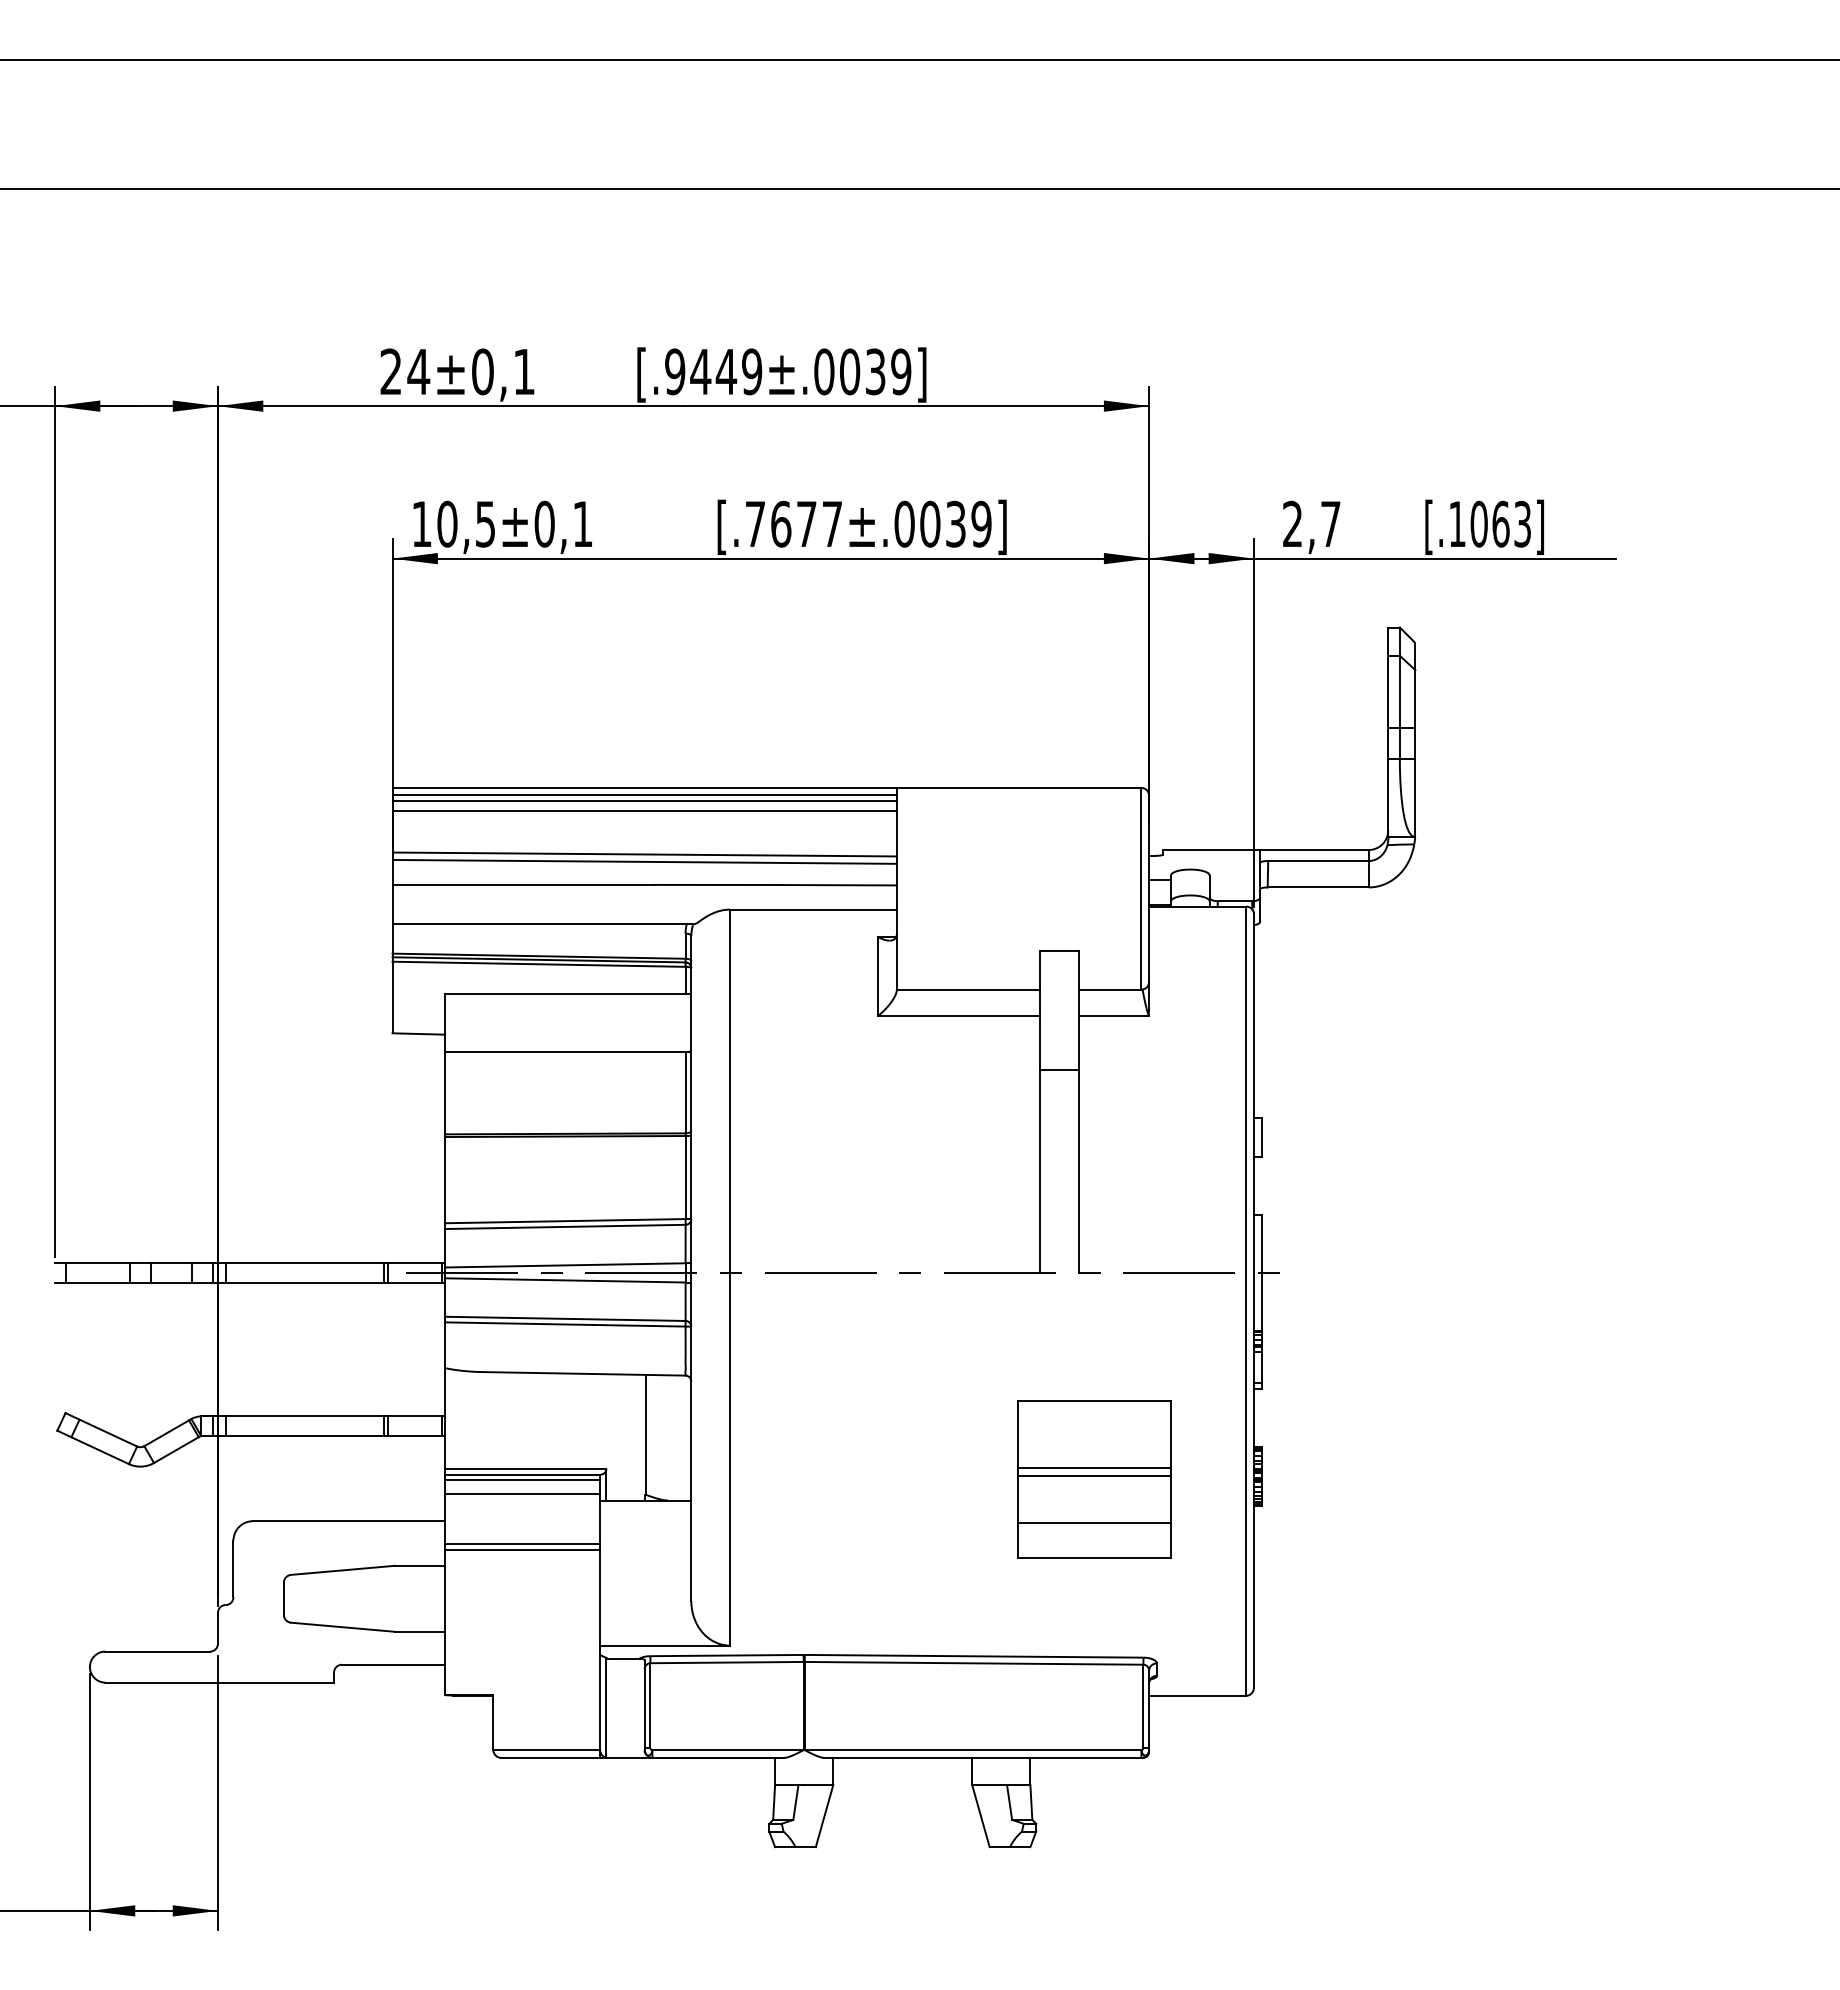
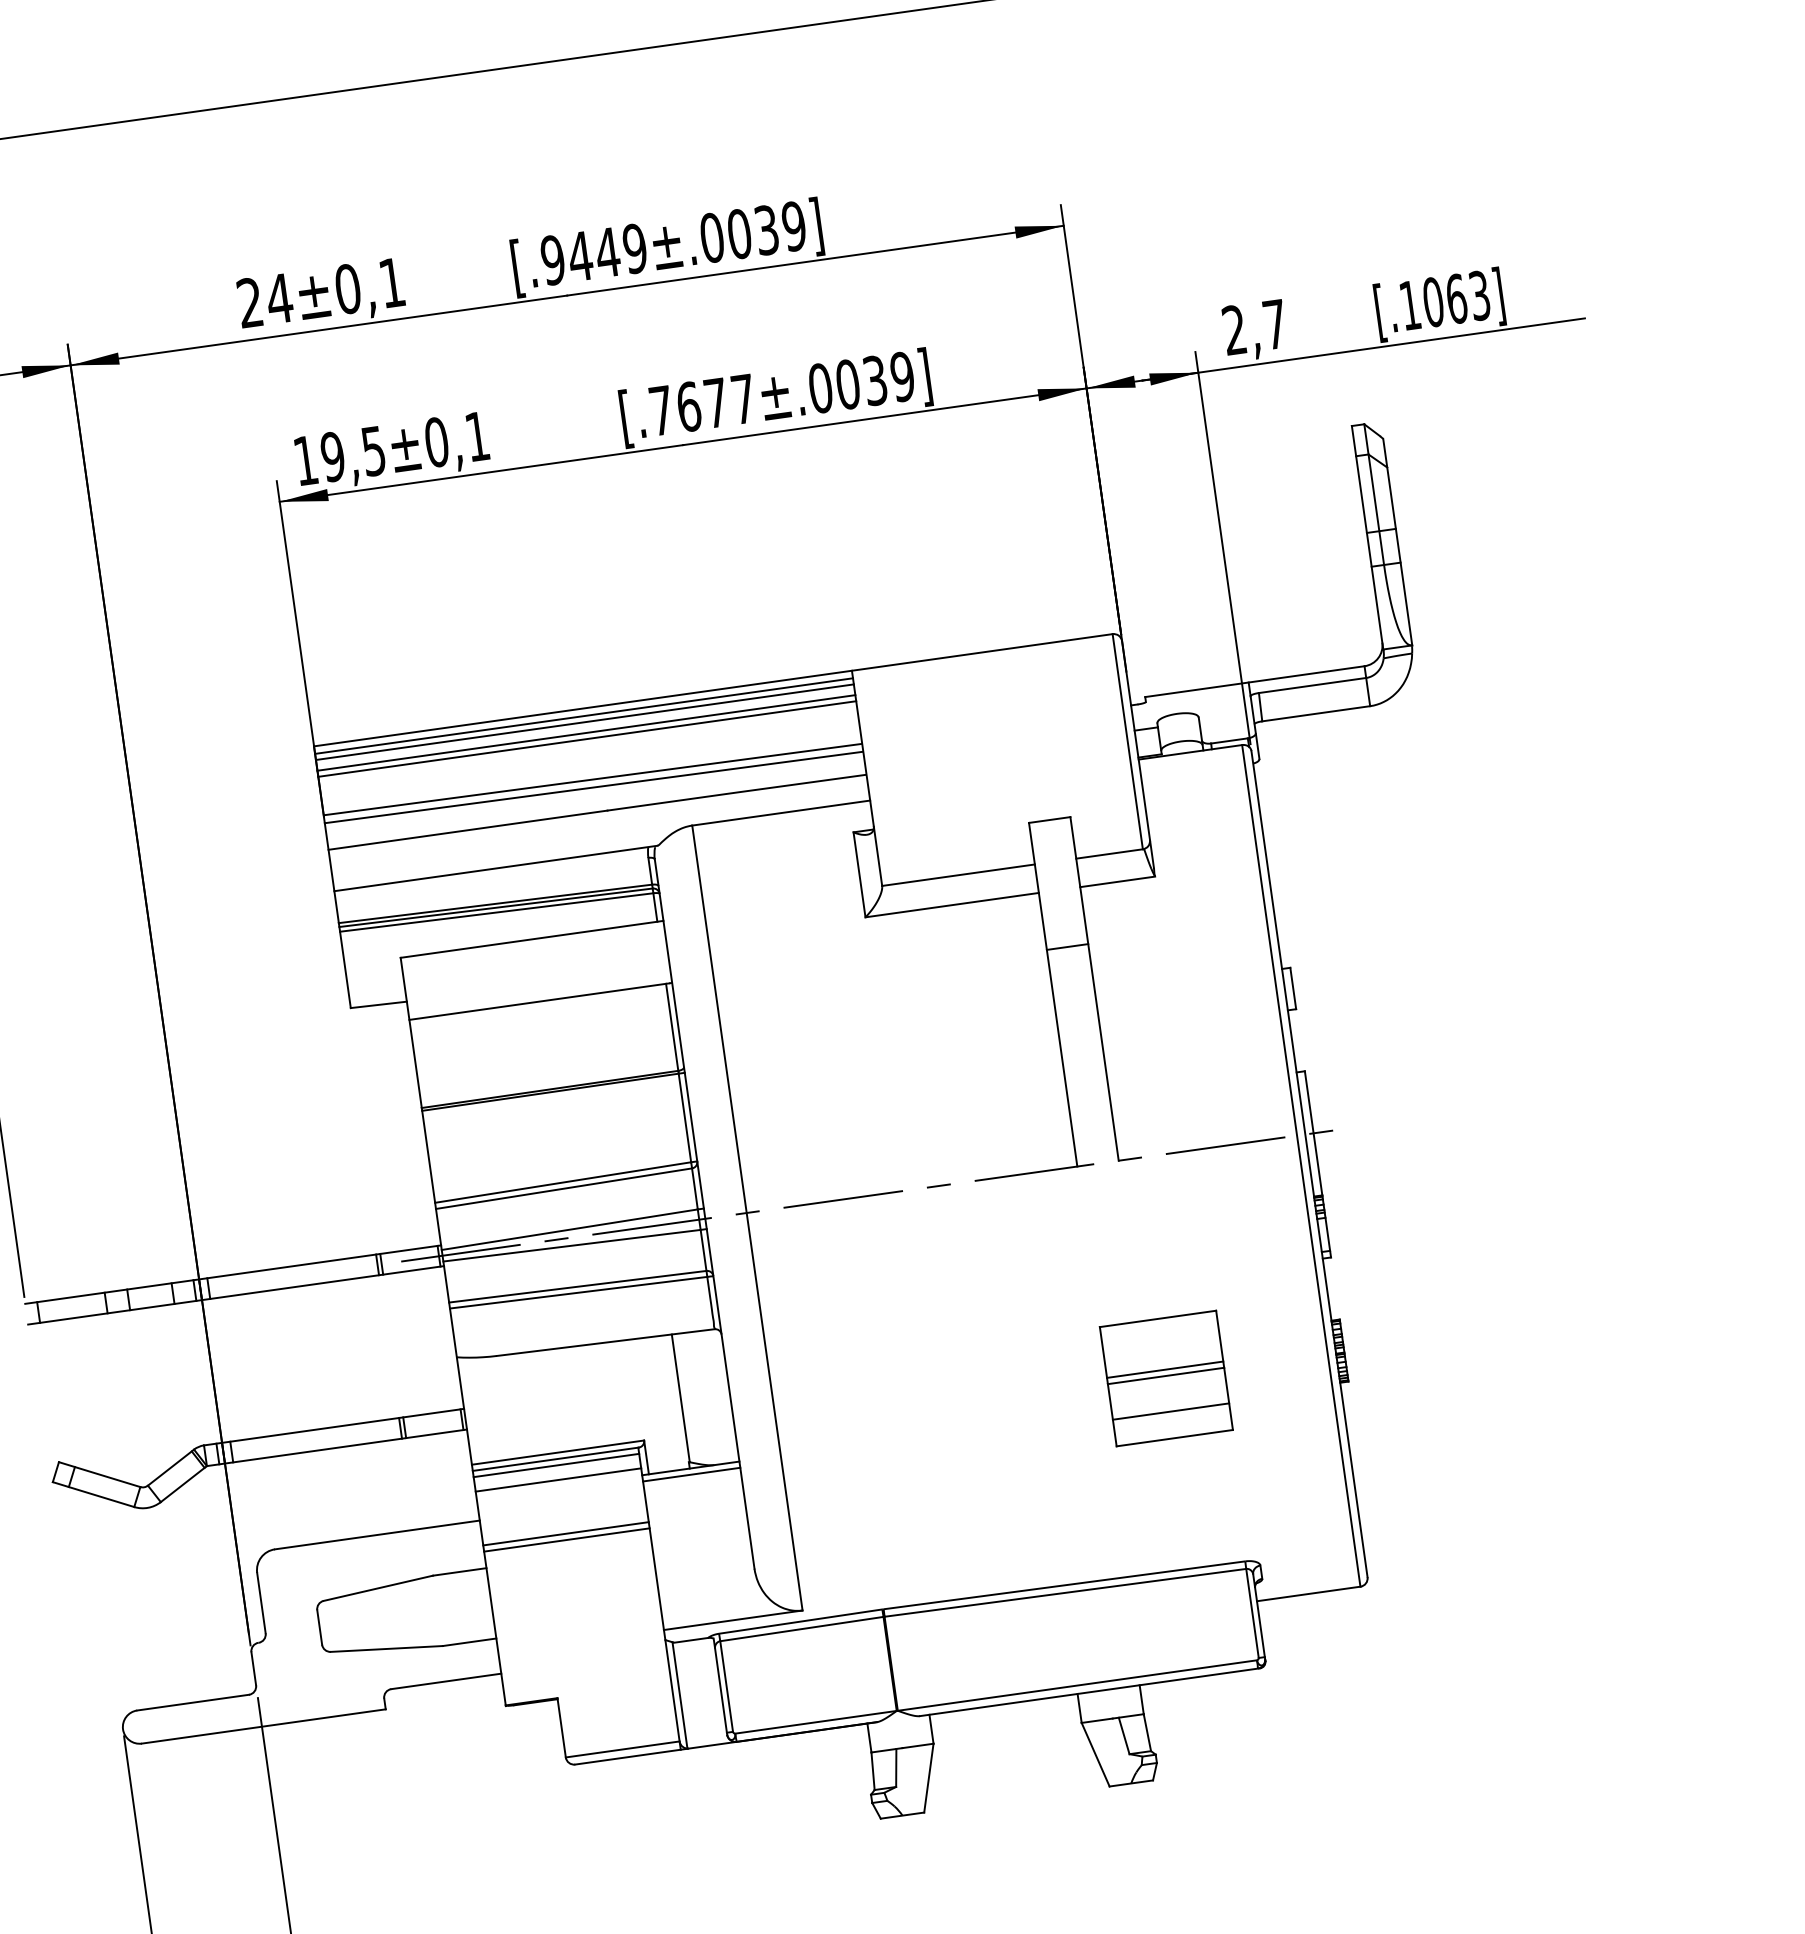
text: (447, 524) -> (333, 457), 10,5±0,1 -> 19,5±0,1
line: (644, 816) -> (587, 739), added
part: (1094, 1478) -> (1166, 1377), size x0.71
line: (645, 1506) -> (691, 1474), added

